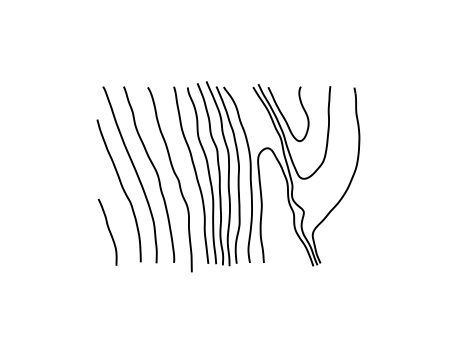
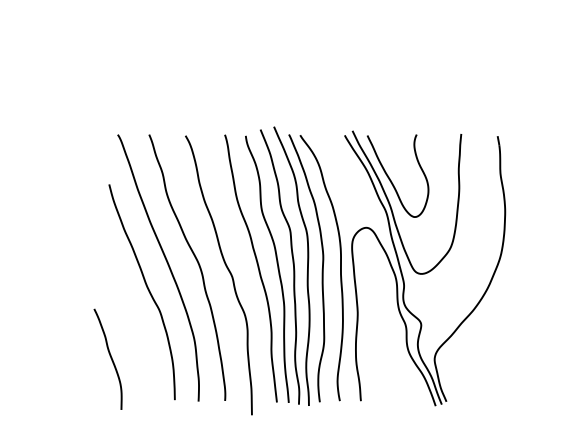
curve: (108, 231) -> (109, 358), moved

